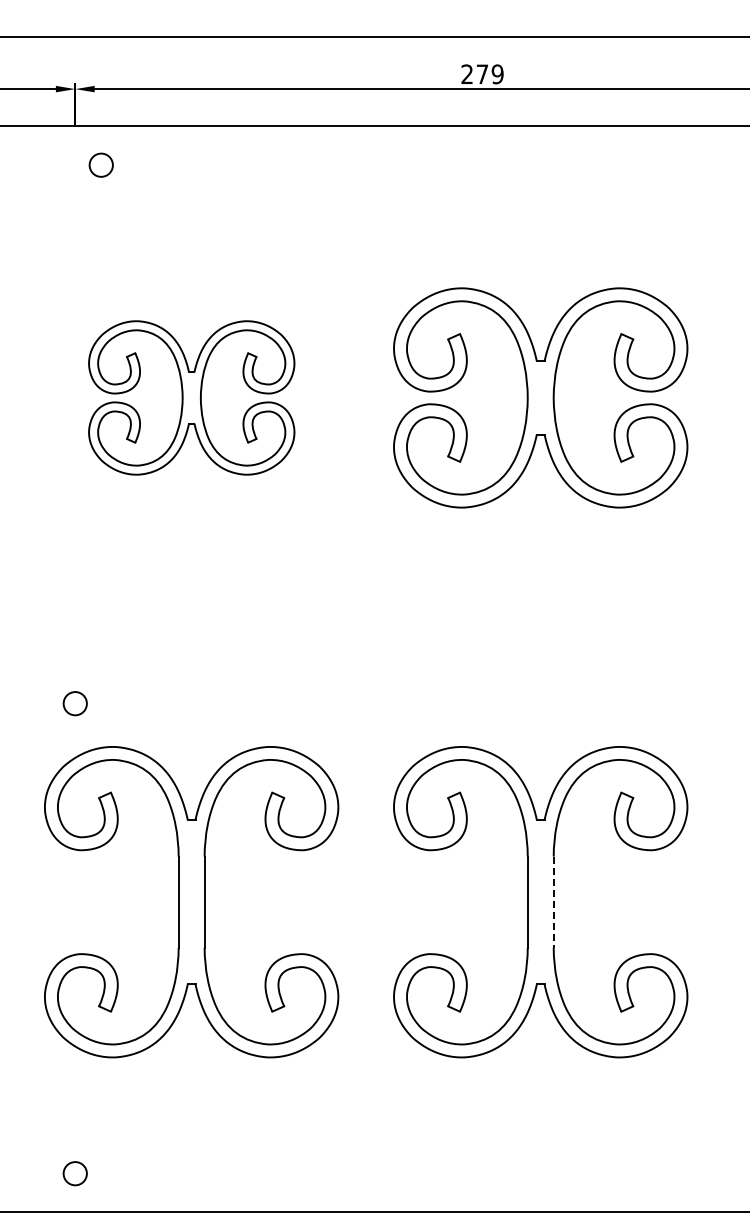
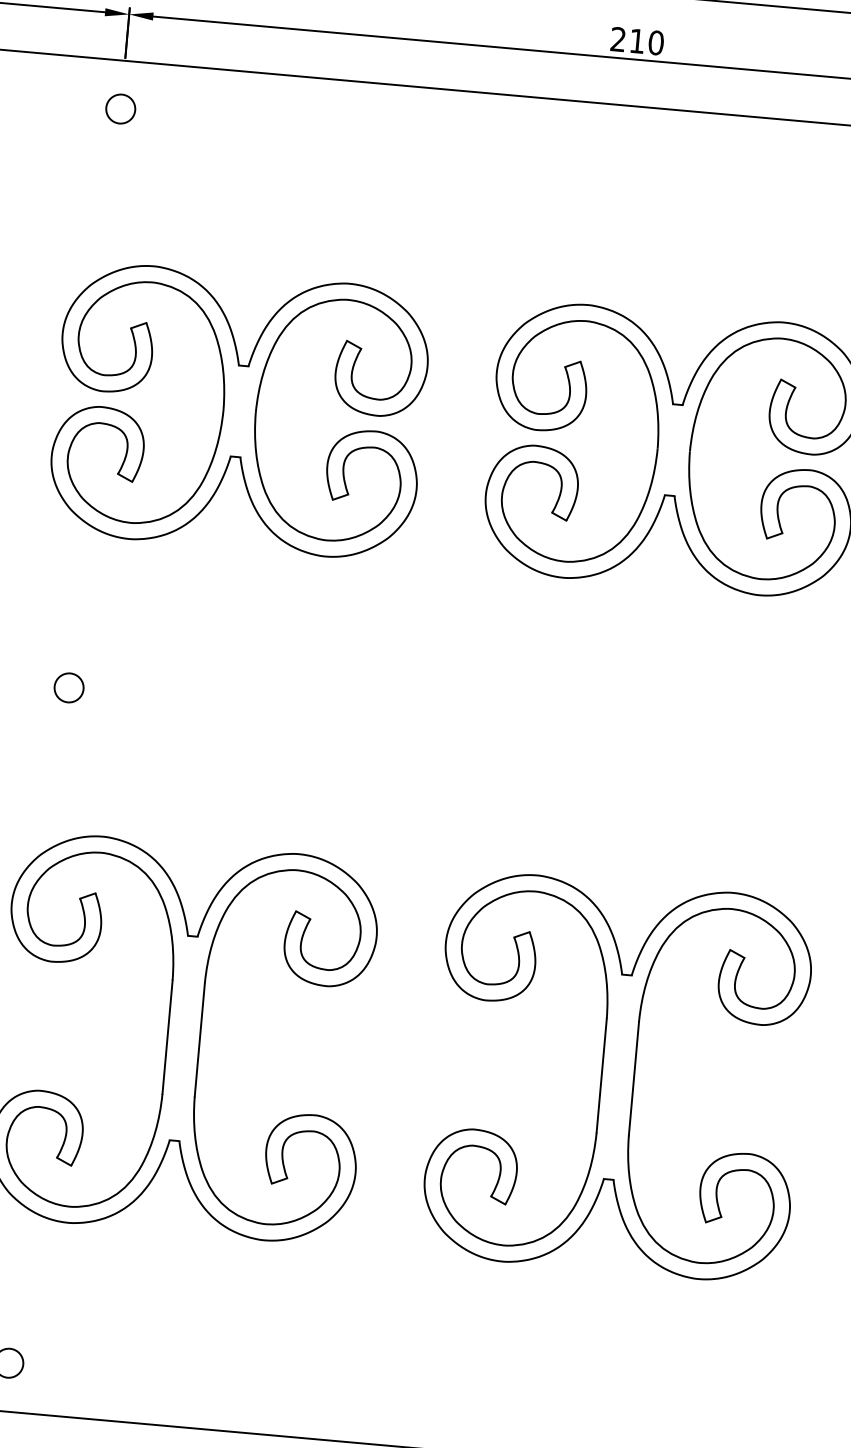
text: (490, 74) -> (647, 42), 279 -> 210
circle: (100, 164) -> (119, 108), moved
part: (191, 397) -> (239, 410), size x1.43
circle: (74, 703) -> (68, 687), moved
line: (553, 902) -> (633, 1079), dashed -> solid

